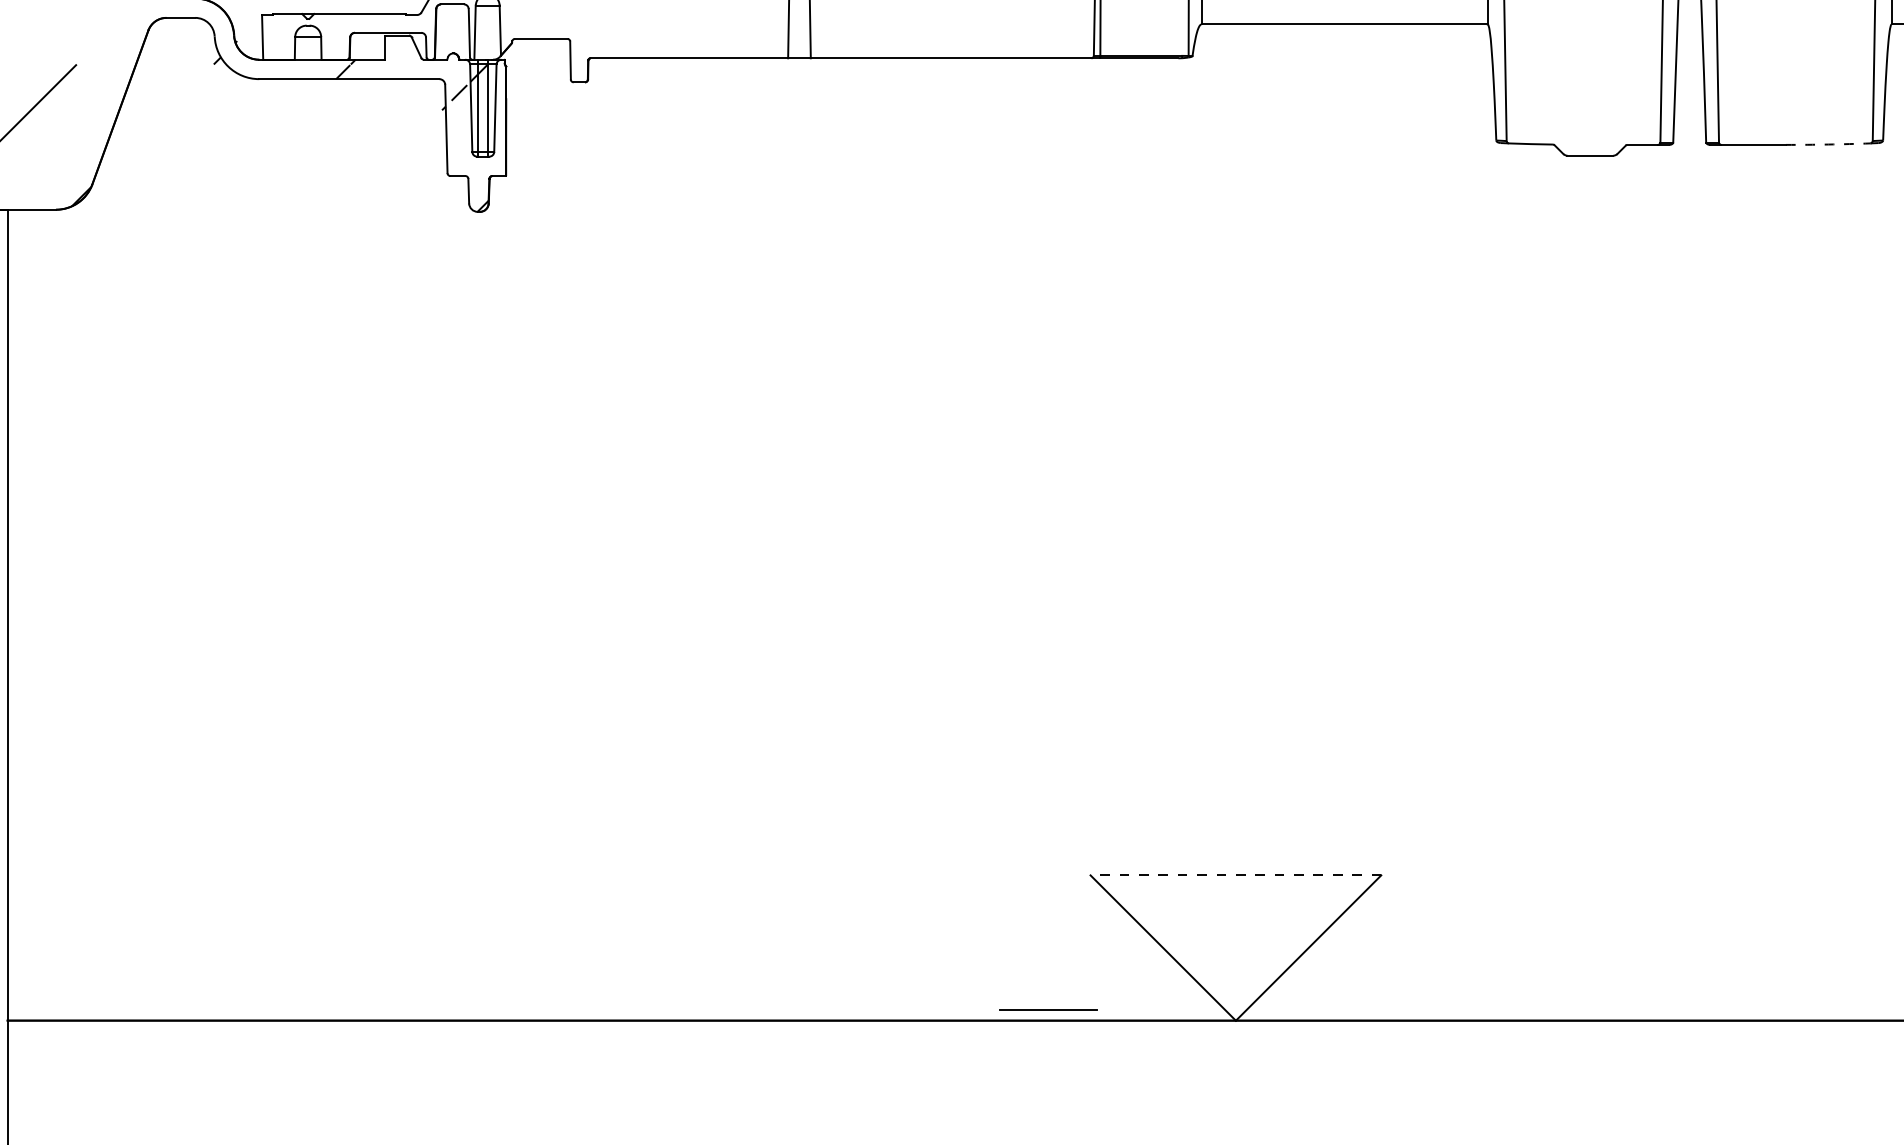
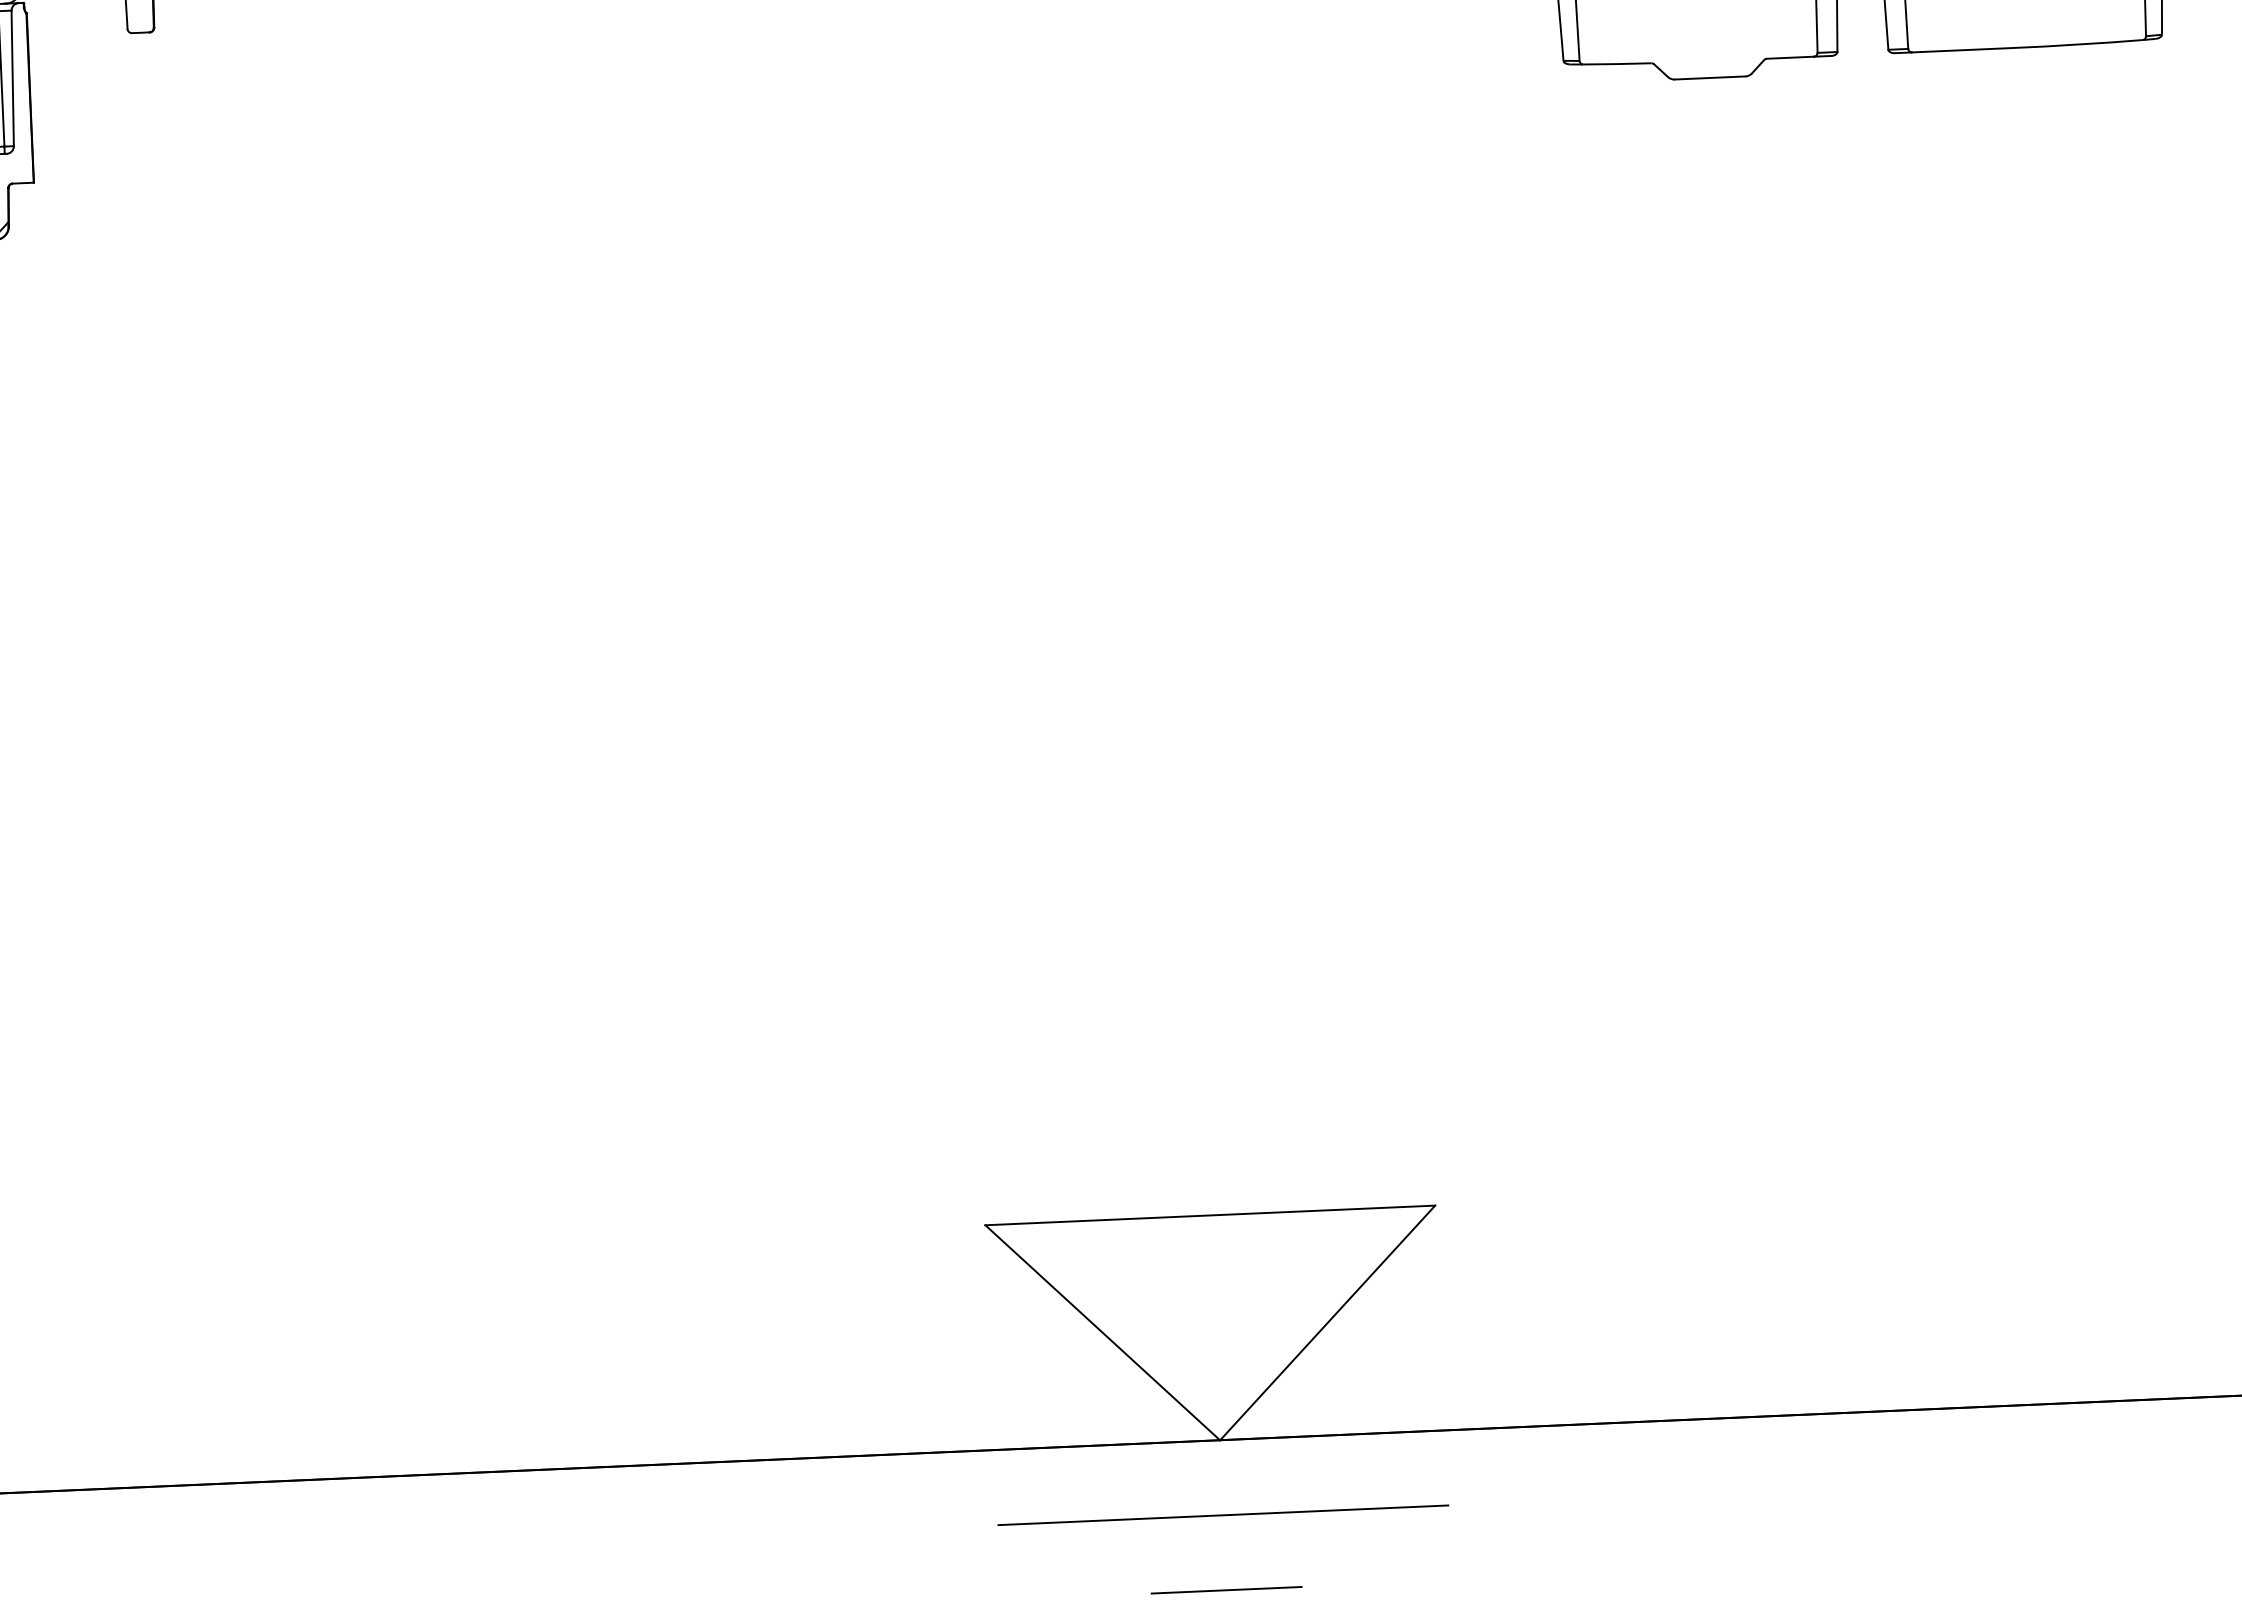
arc: (1828, 144) -> (2077, 44), dashed -> solid
line: (1235, 875) -> (1209, 1215), dashed -> solid
line: (1048, 1009) -> (1225, 1590), moved
line: (1235, 1068) -> (1222, 1514), added

